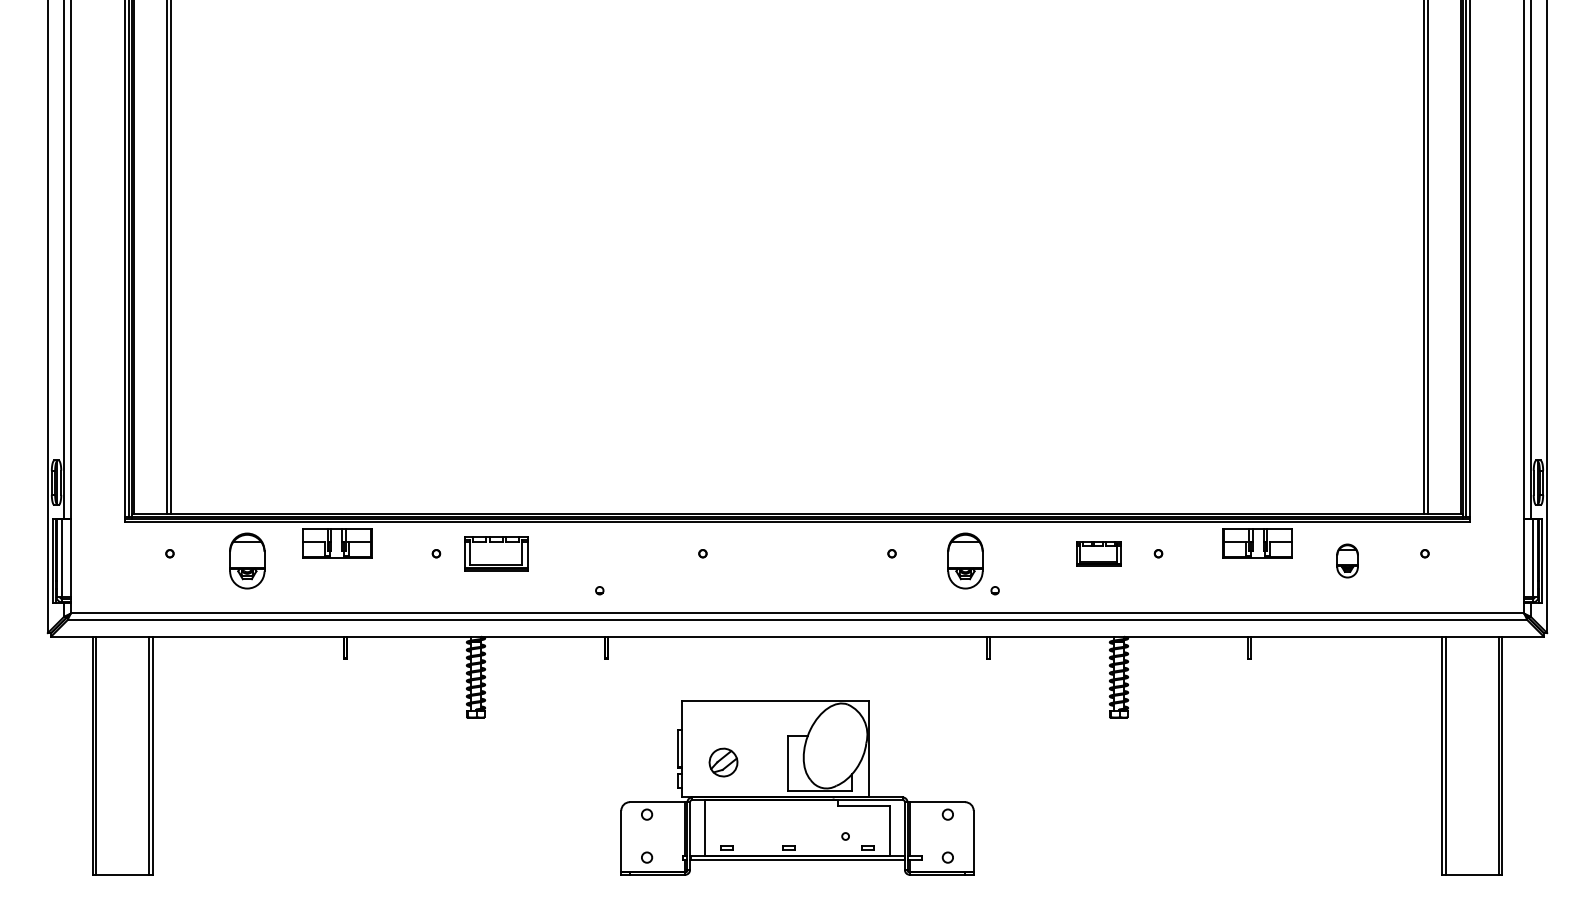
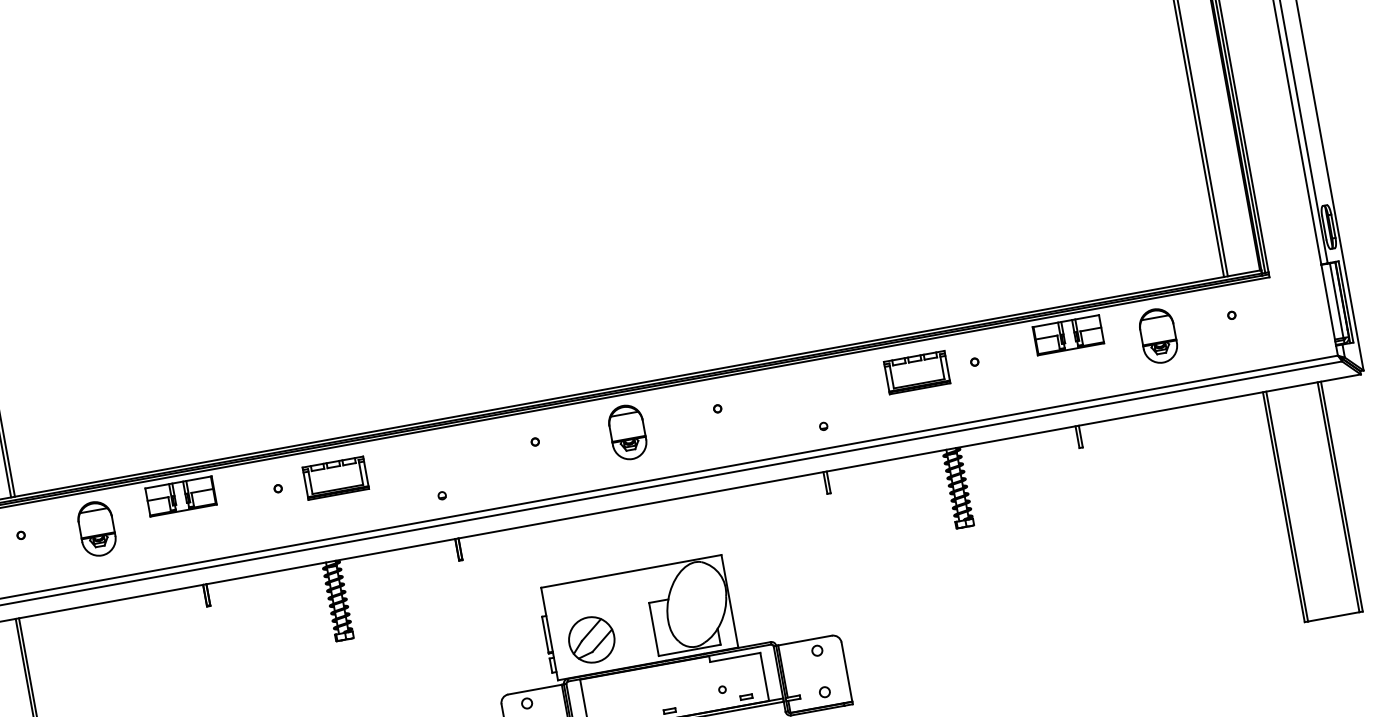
part: (1098, 553) -> (916, 372), size x1.43
part: (965, 560) -> (627, 431), moved
part: (1347, 560) -> (1158, 335), size x1.67
part: (723, 762) -> (591, 639), size x1.67

